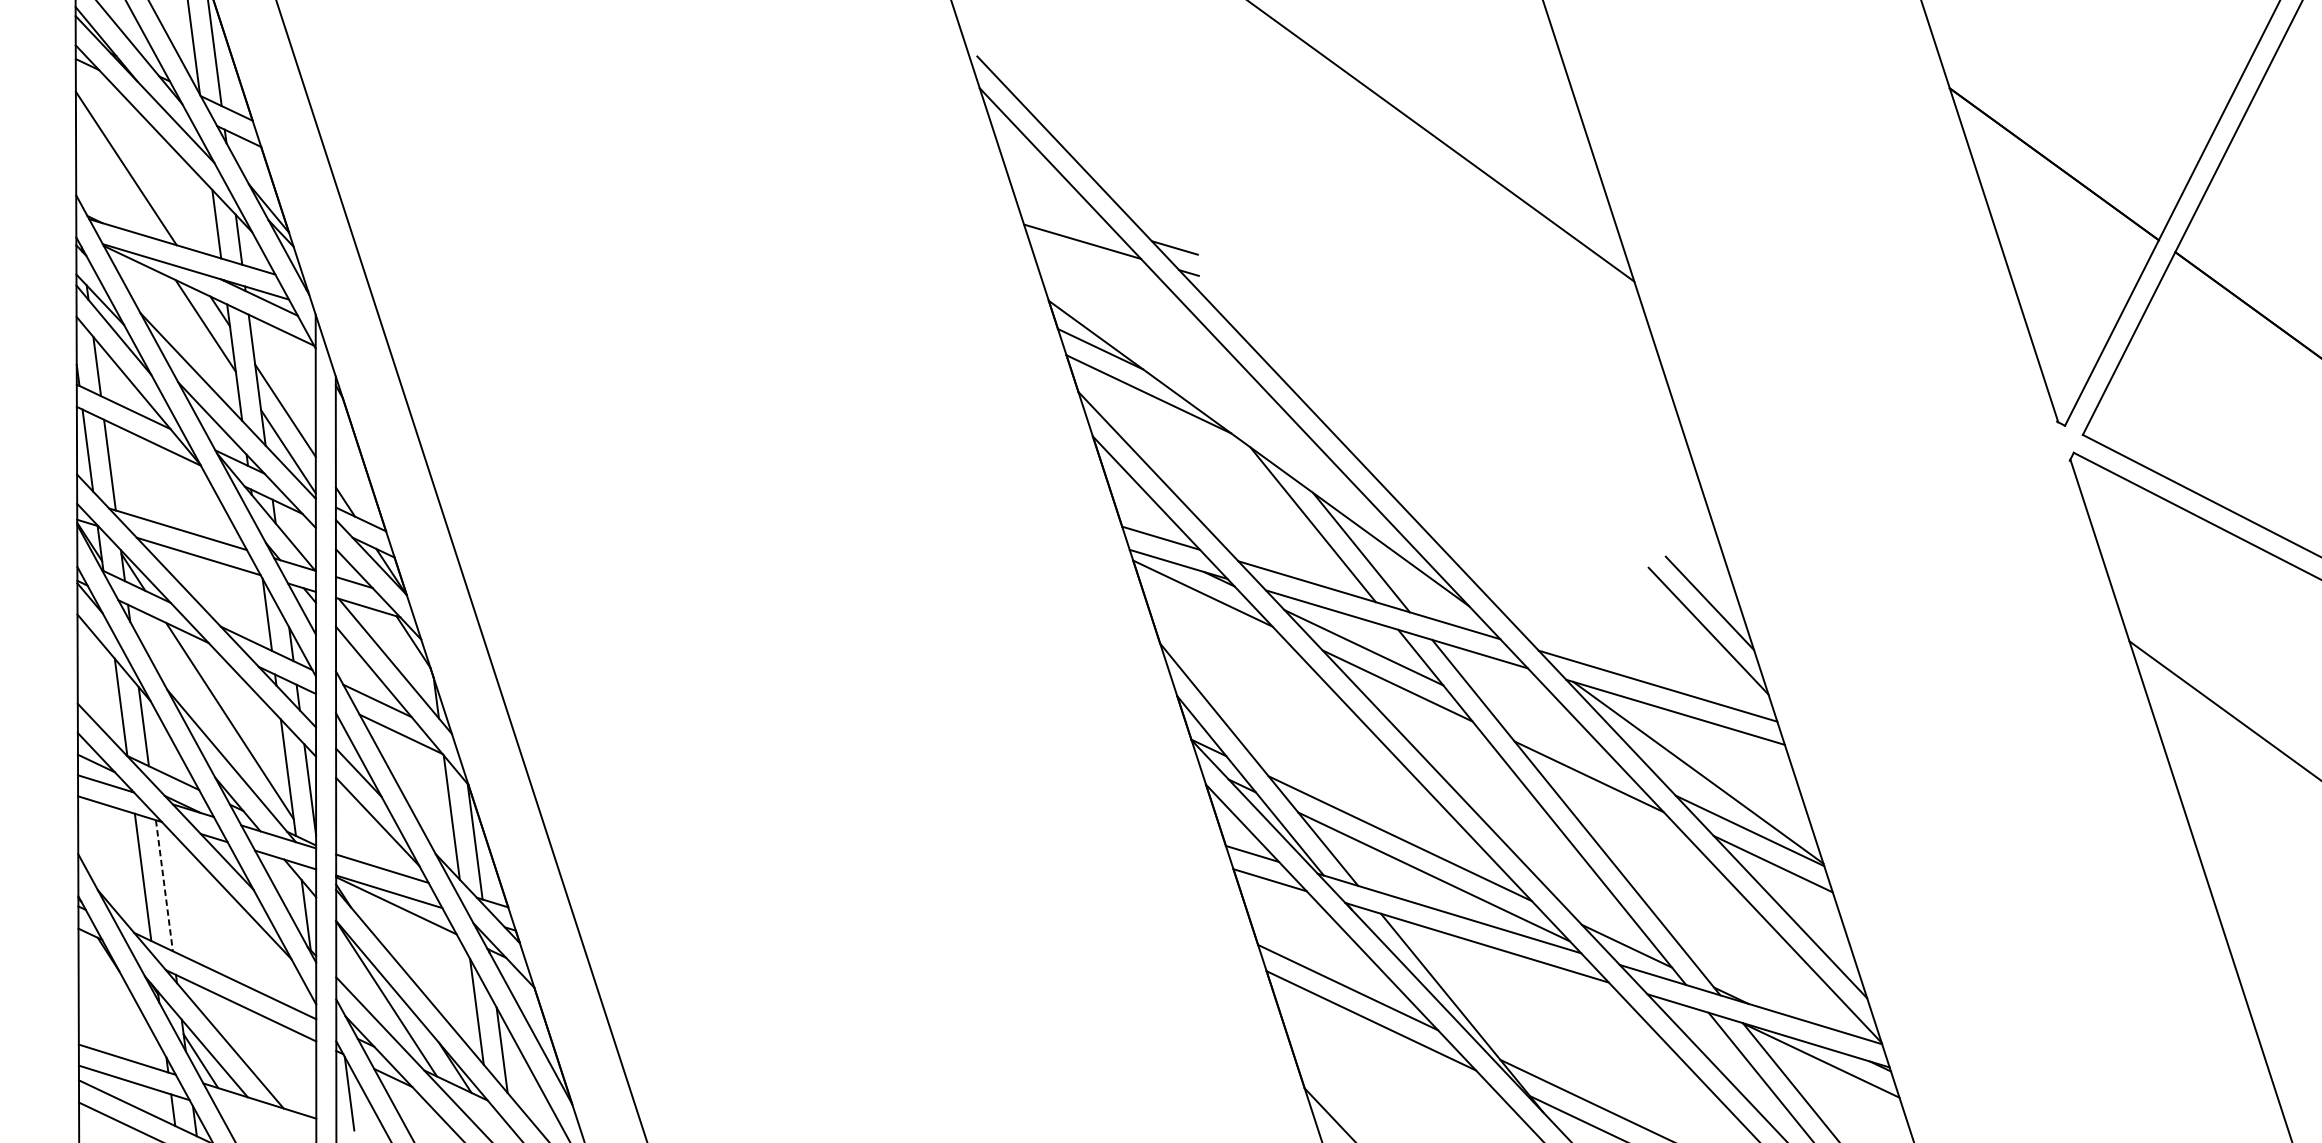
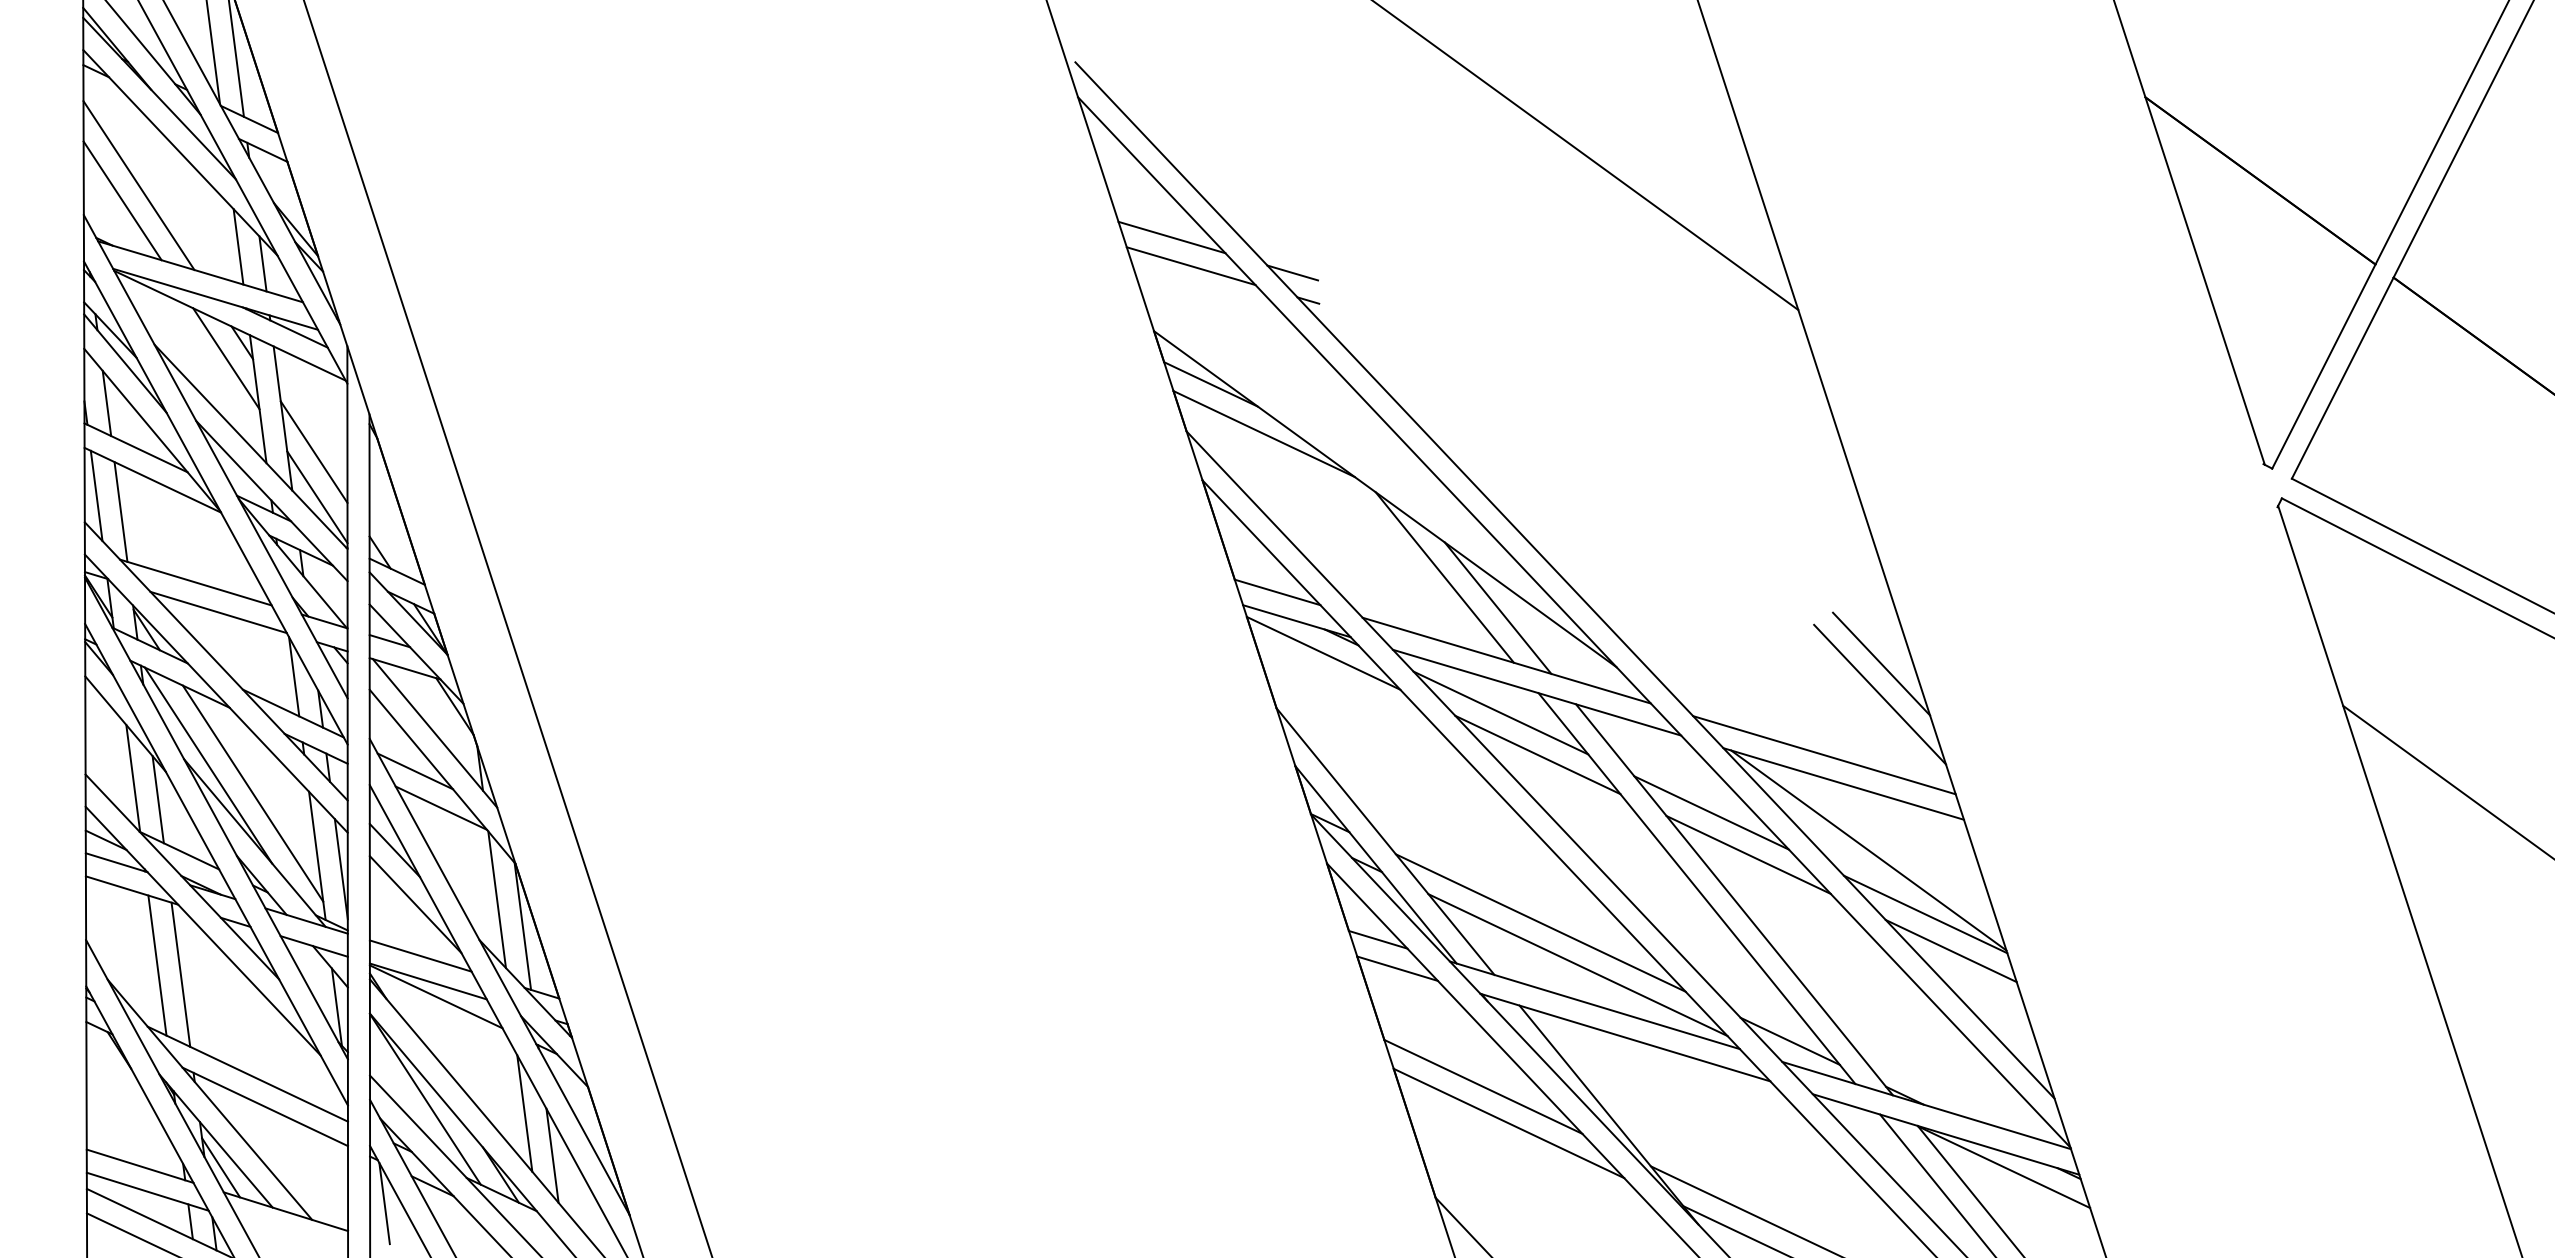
line: (111, 182) -> (122, 200), added
line: (1064, 215) -> (1171, 237), added
line: (189, 695) -> (208, 765), added
line: (1555, 738) -> (1711, 812), added
line: (164, 885) -> (180, 974), dashed -> solid

